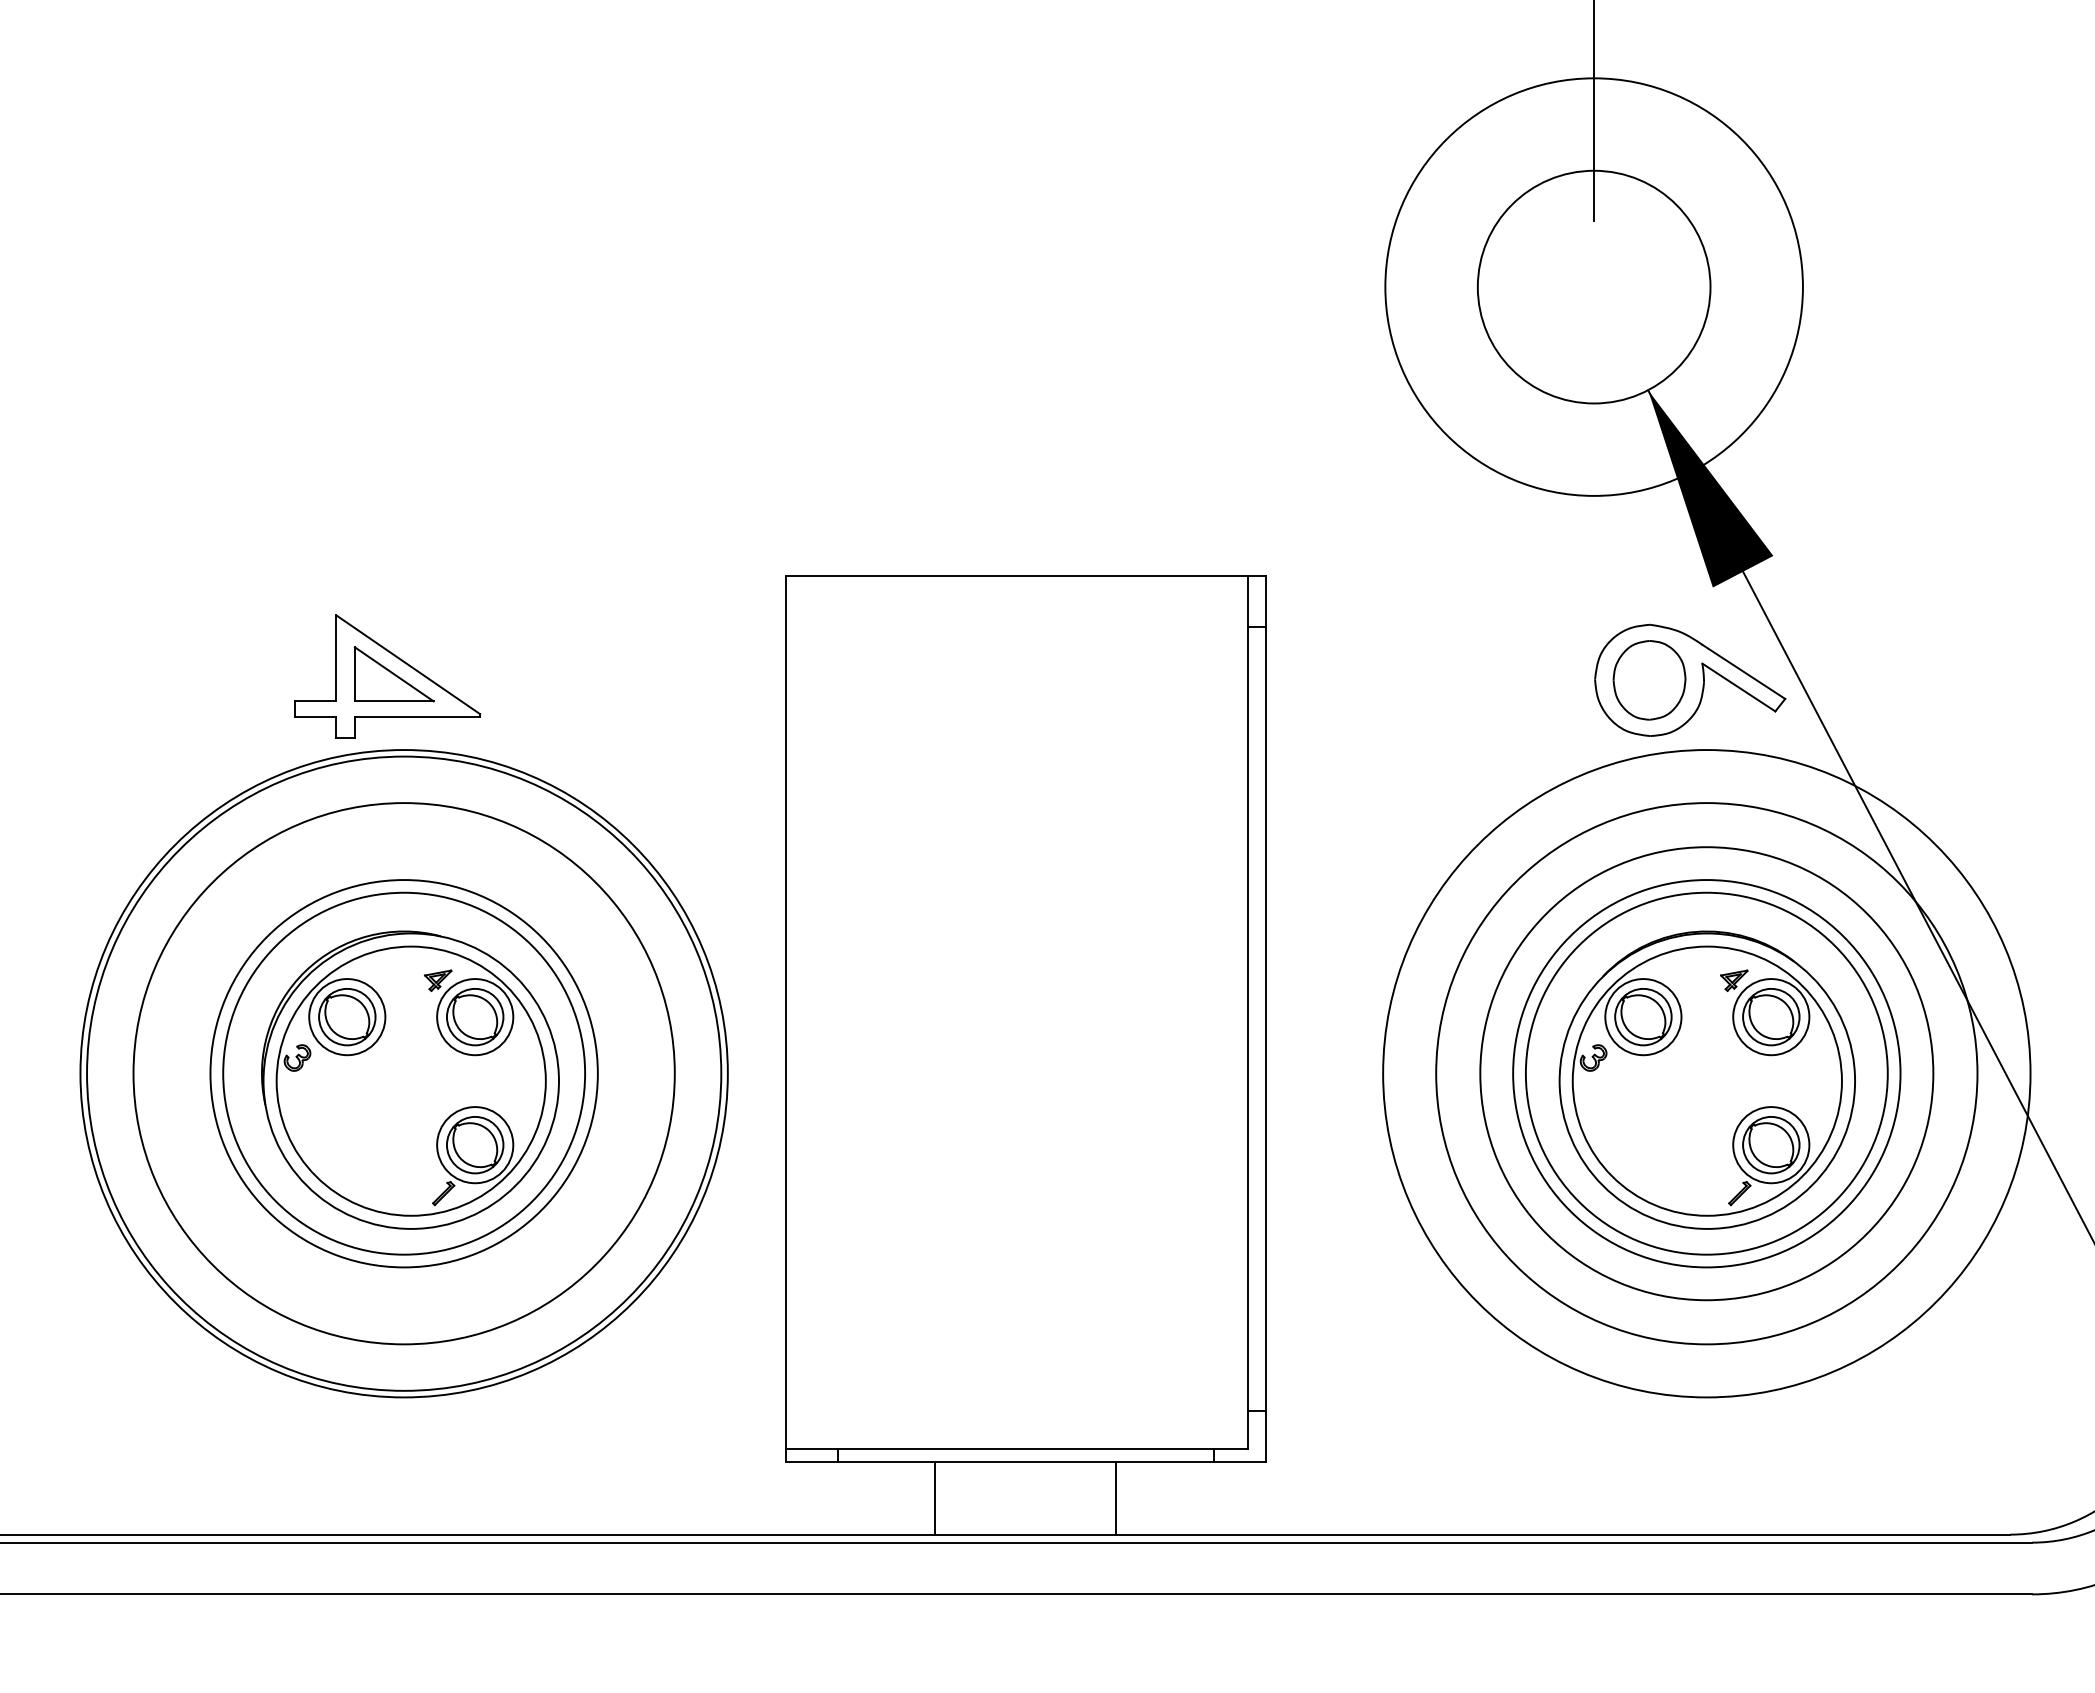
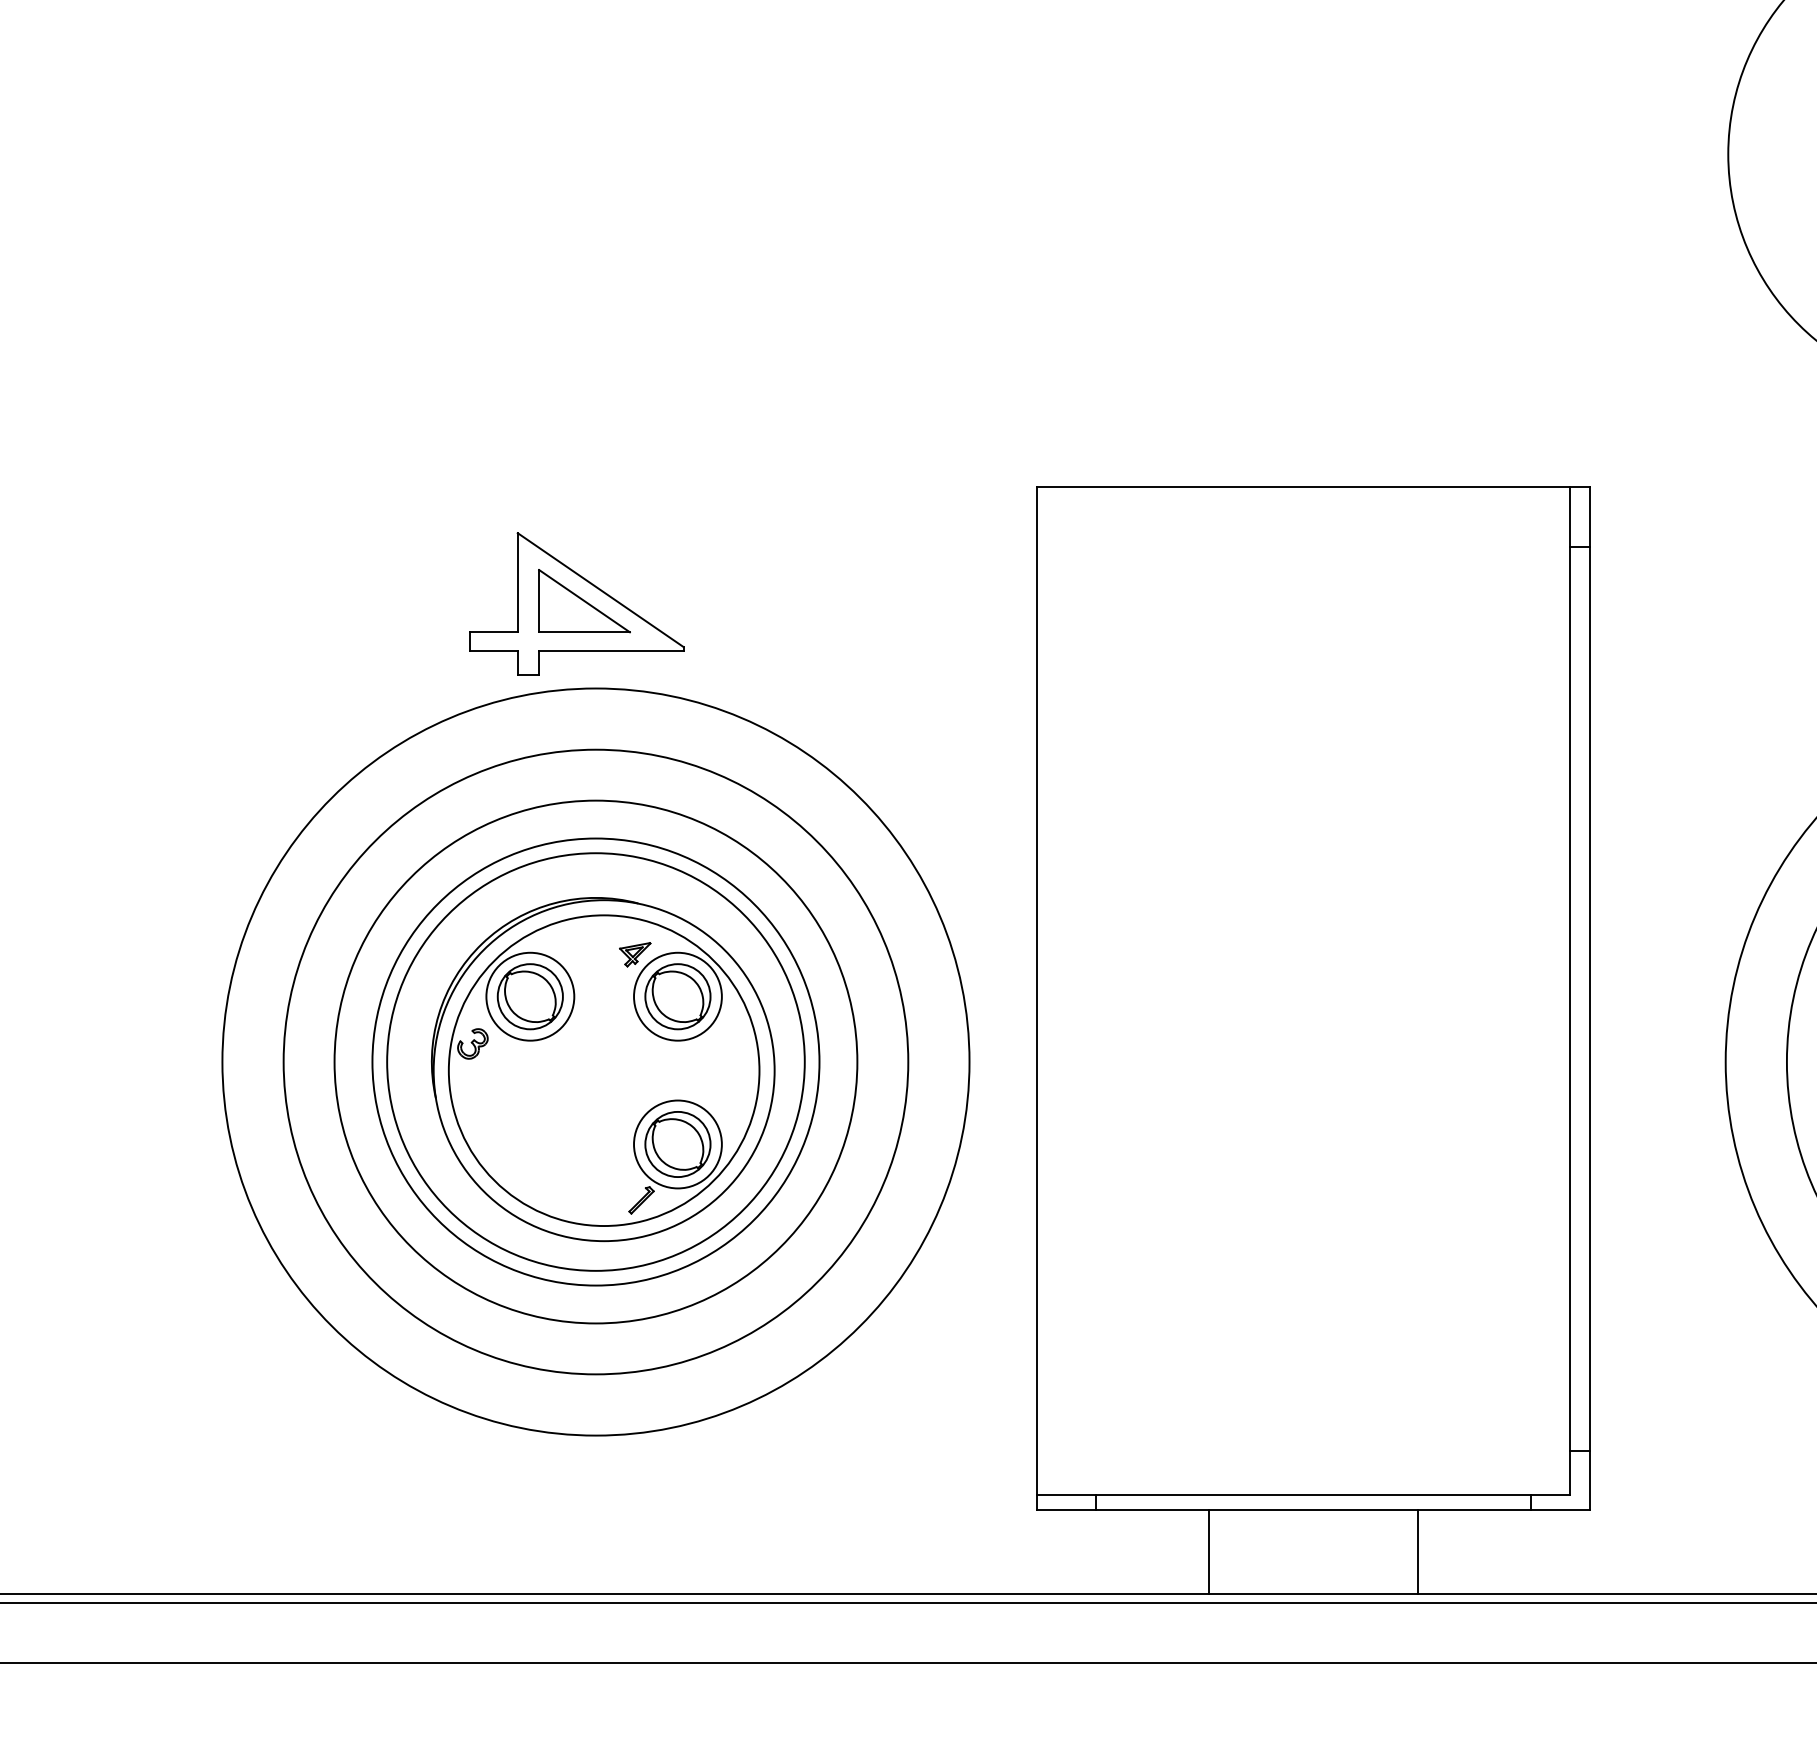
circle: (403, 1073) -> (595, 1061), size x0.71

